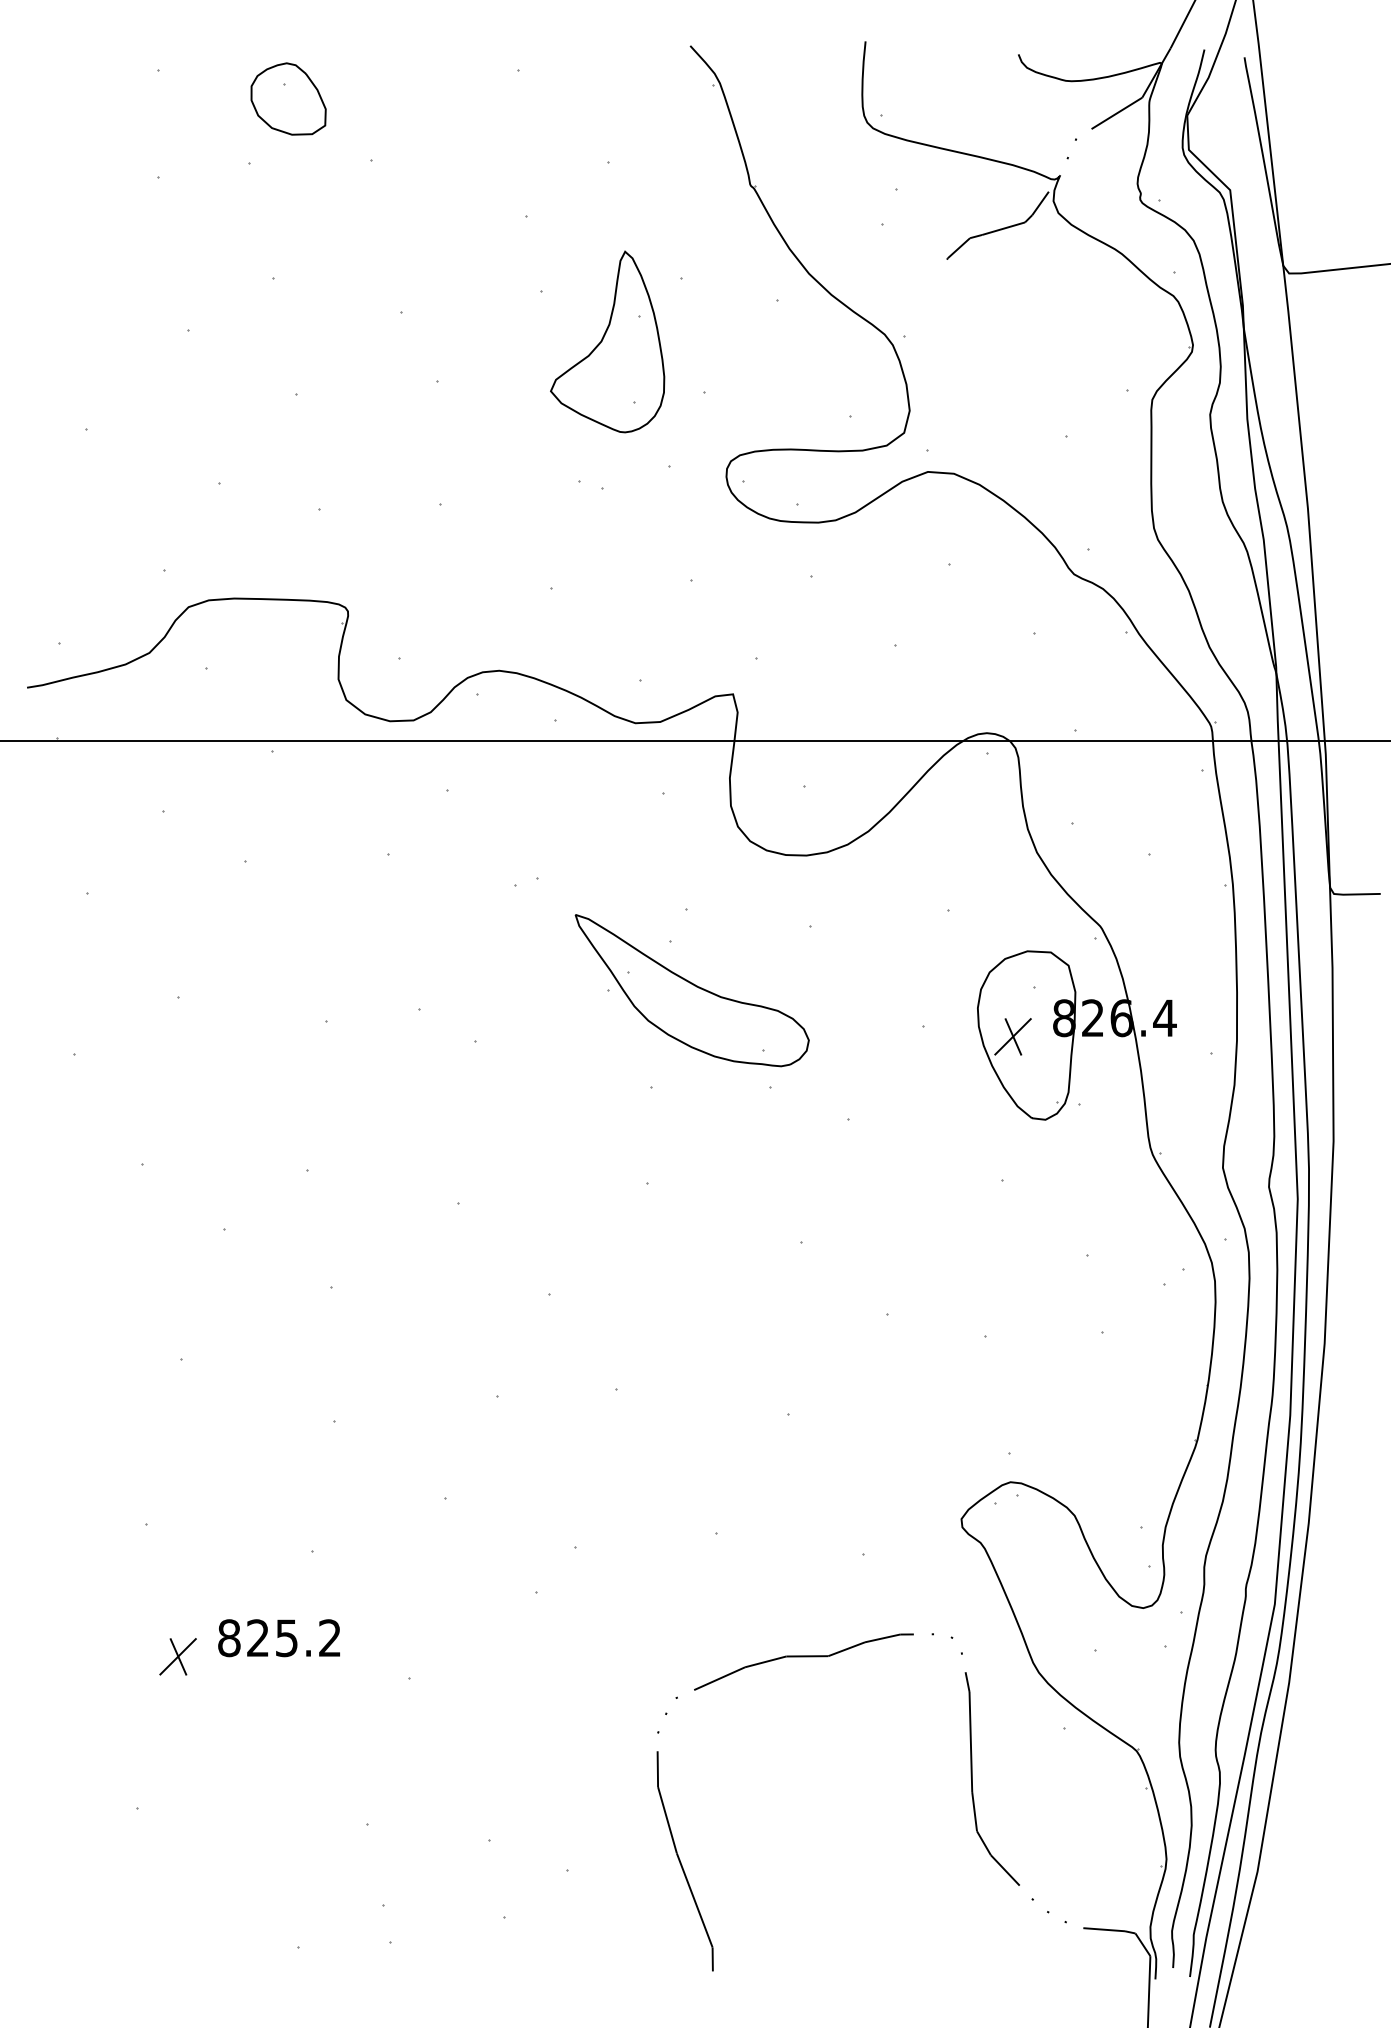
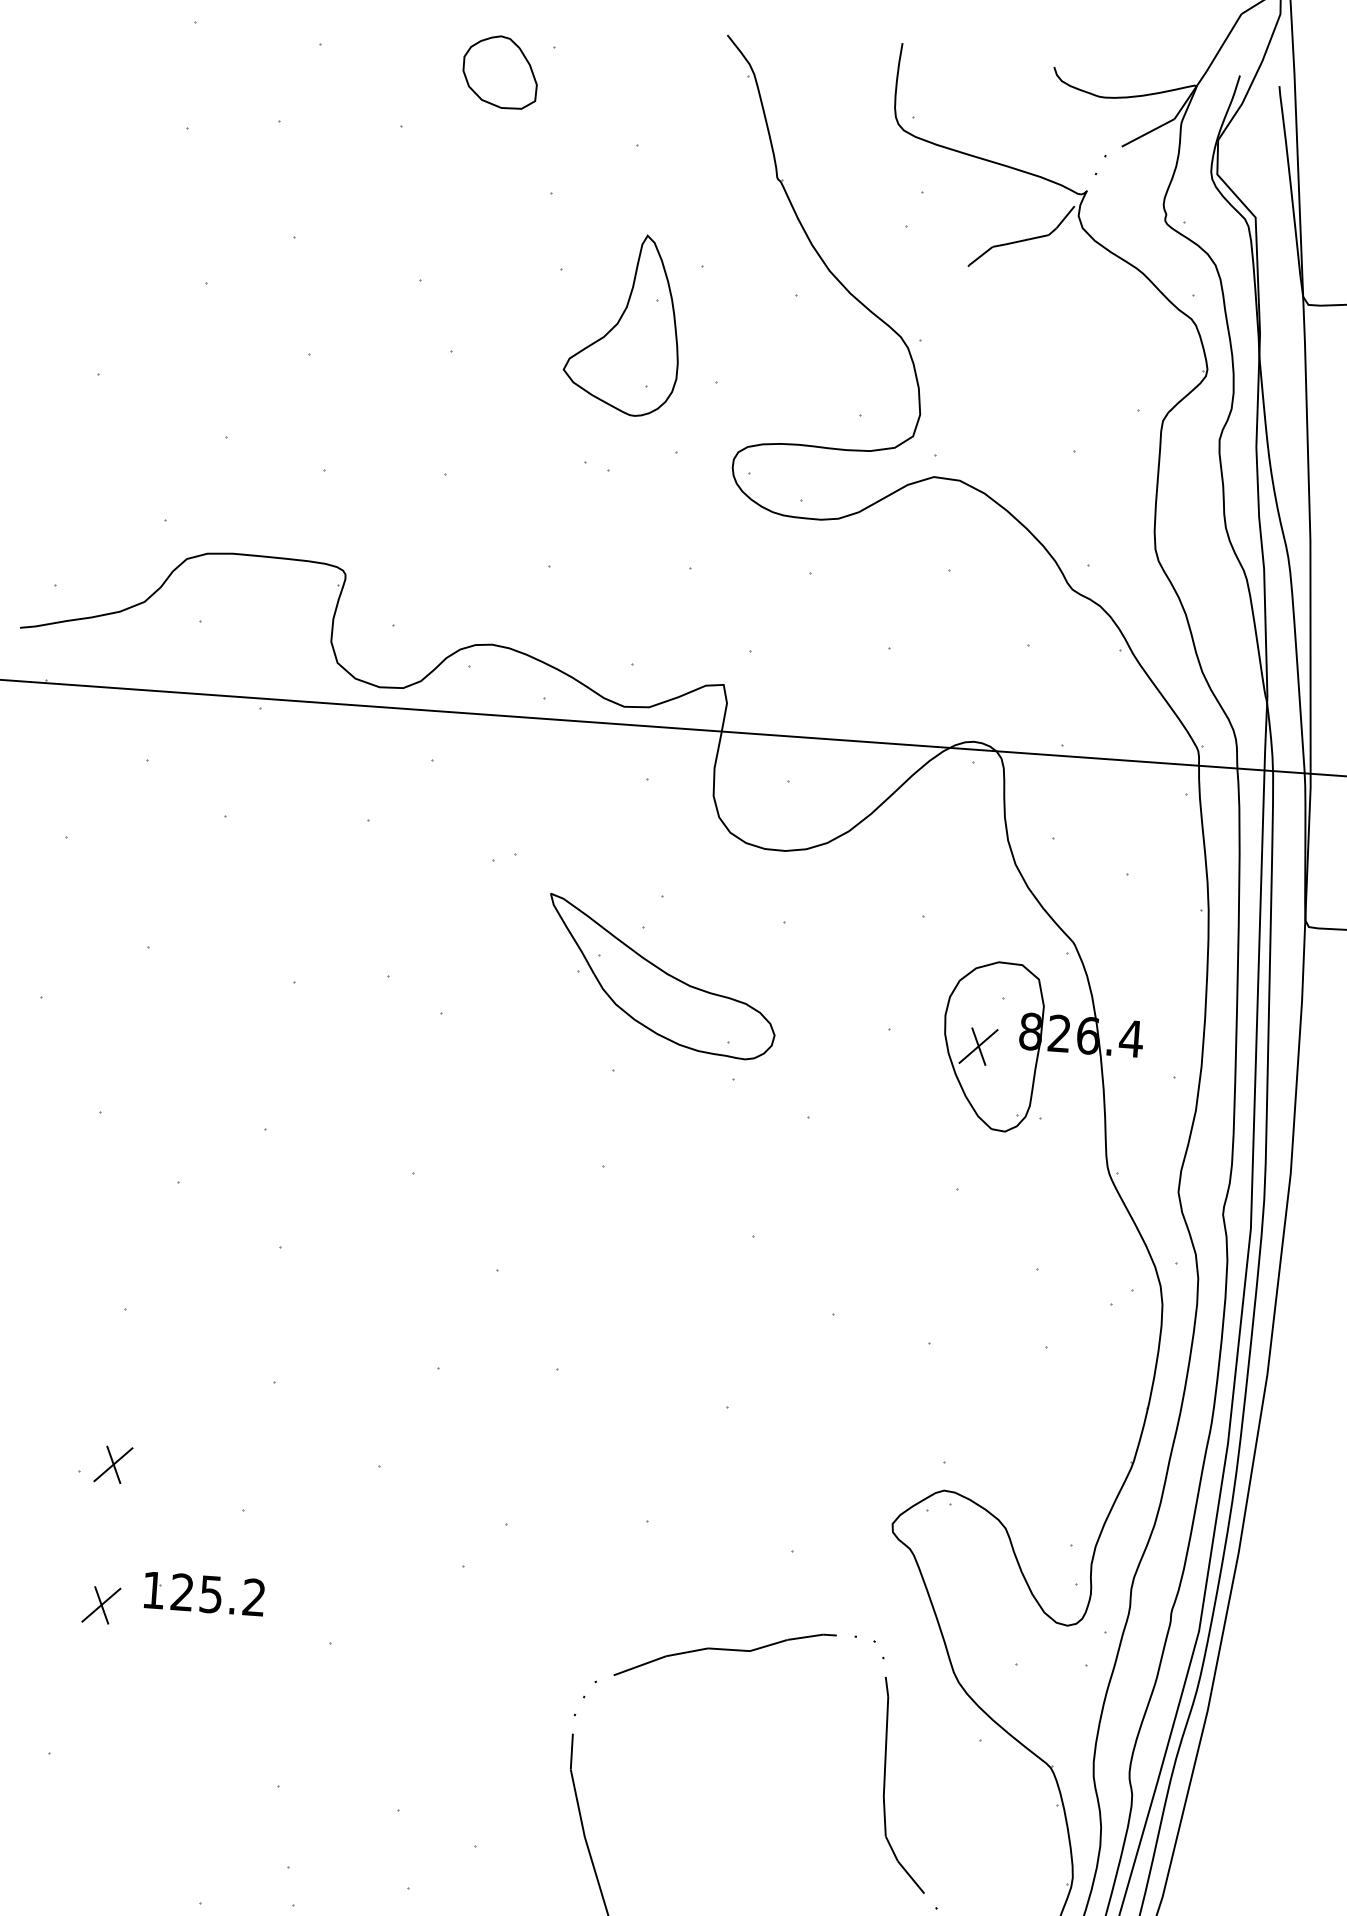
part: (288, 98) -> (500, 71), moved
part: (179, 1515) -> (112, 1464), added
text: (229, 1638) -> (153, 1590), 825.2 -> 125.2

